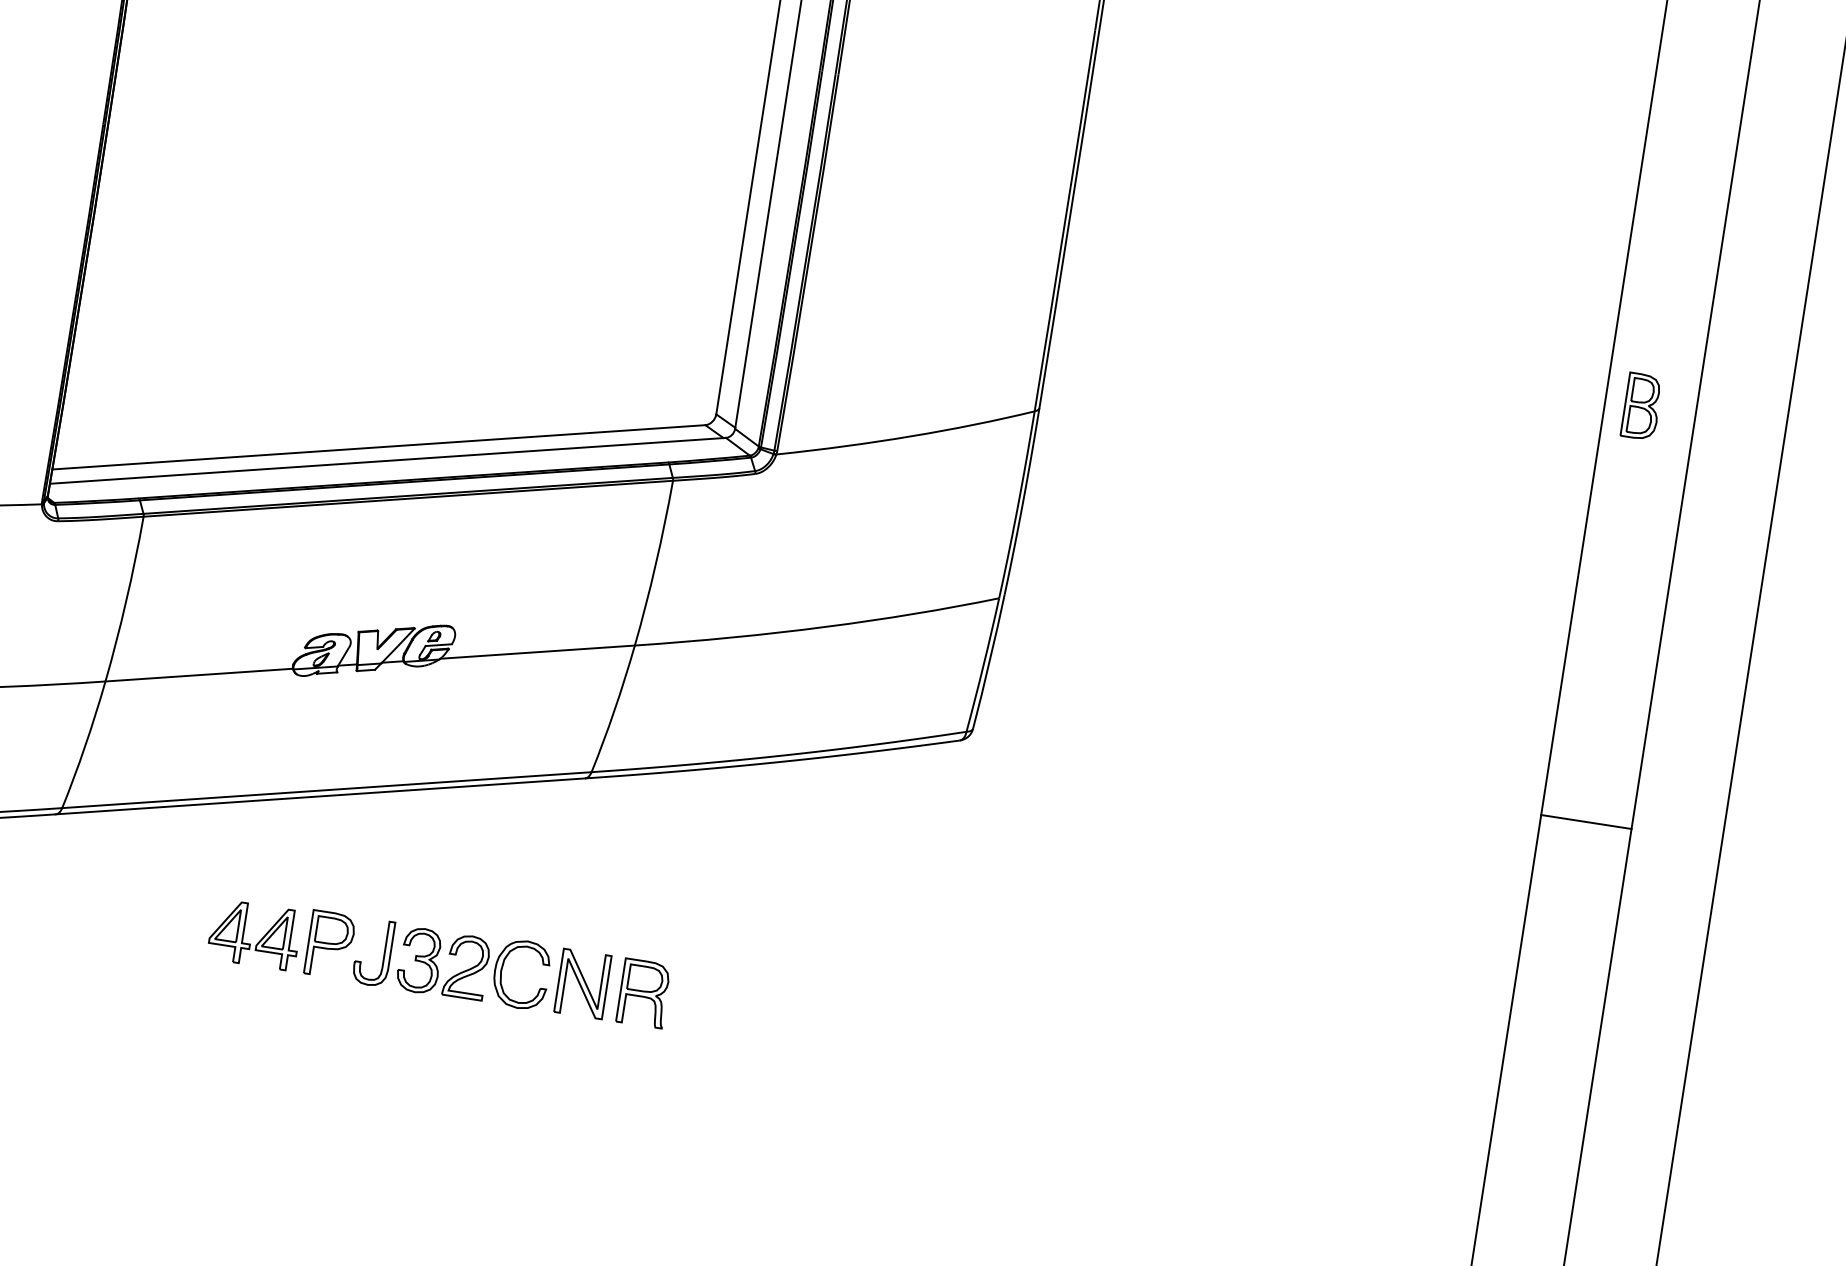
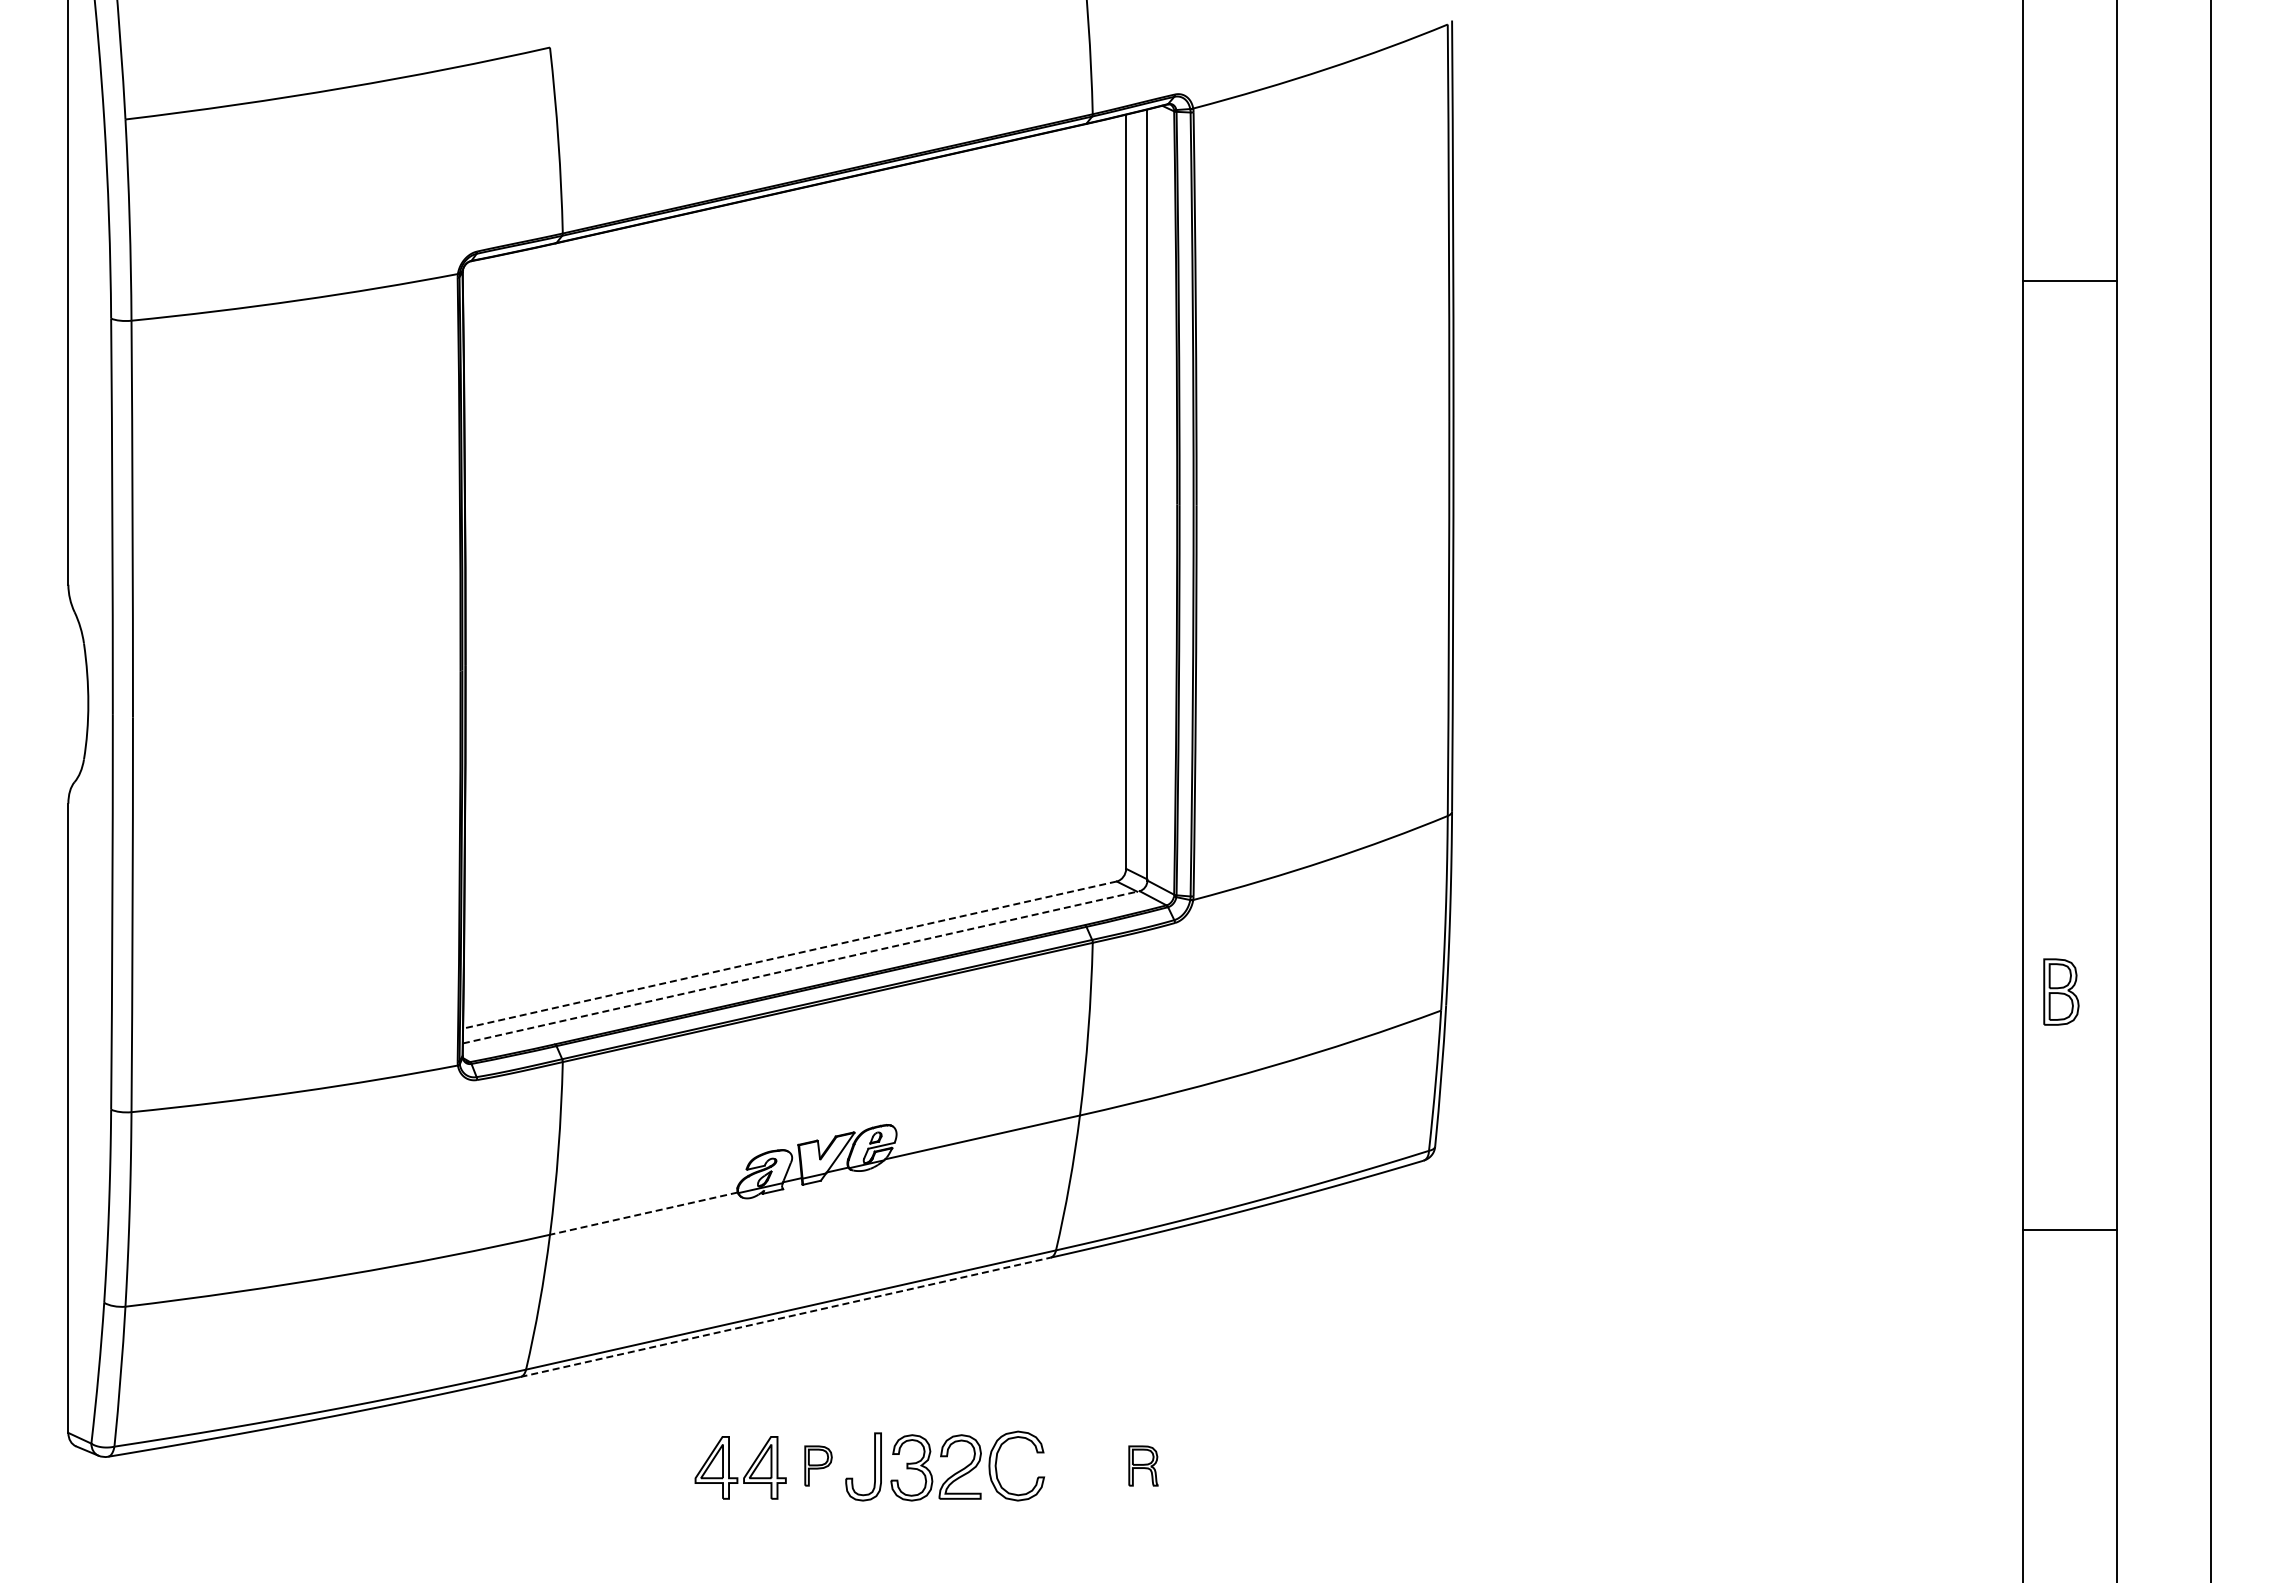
part: (1642, 406) -> (2061, 991), moved
line: (378, 447) -> (789, 955), solid -> dashed
line: (388, 461) -> (801, 967), solid -> dashed
line: (198, 674) -> (643, 1213), solid -> dashed
line: (320, 796) -> (785, 1317), solid -> dashed
line: (1586, 821) -> (2070, 1229), moved
part: (330, 944) -> (818, 1465), size x0.6
part: (582, 983) -> (1079, 1465), removed
part: (643, 992) -> (1143, 1465), size x0.6

